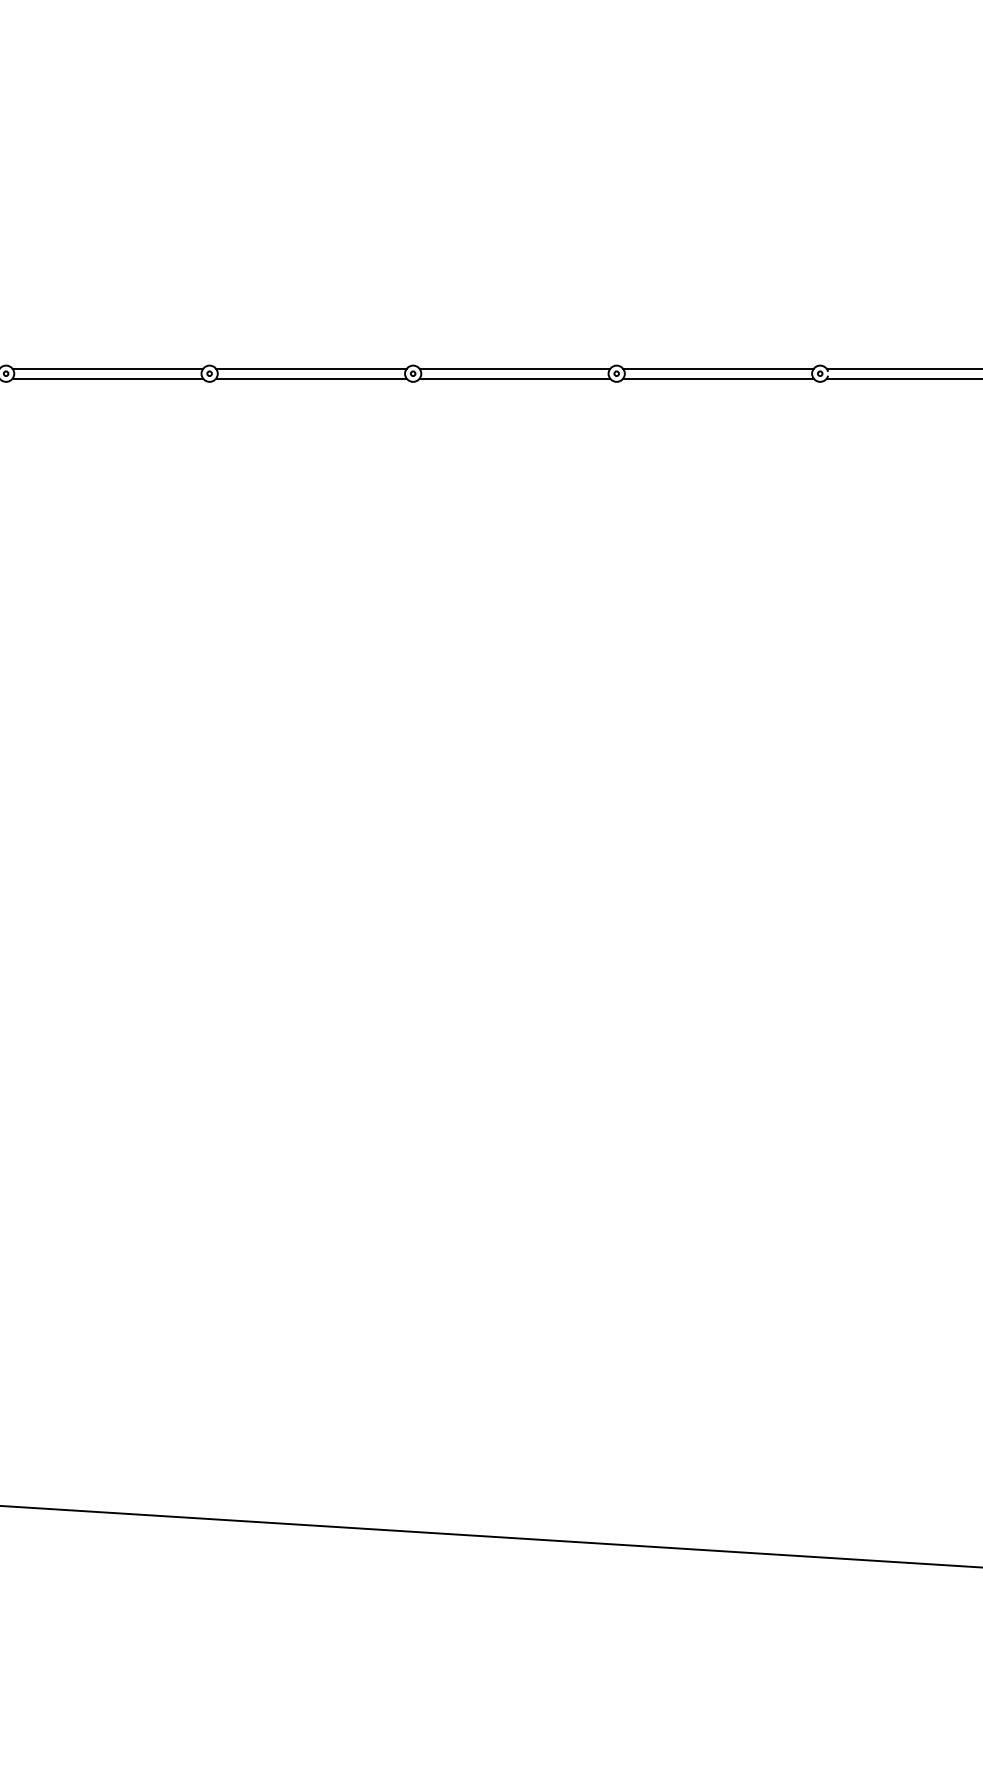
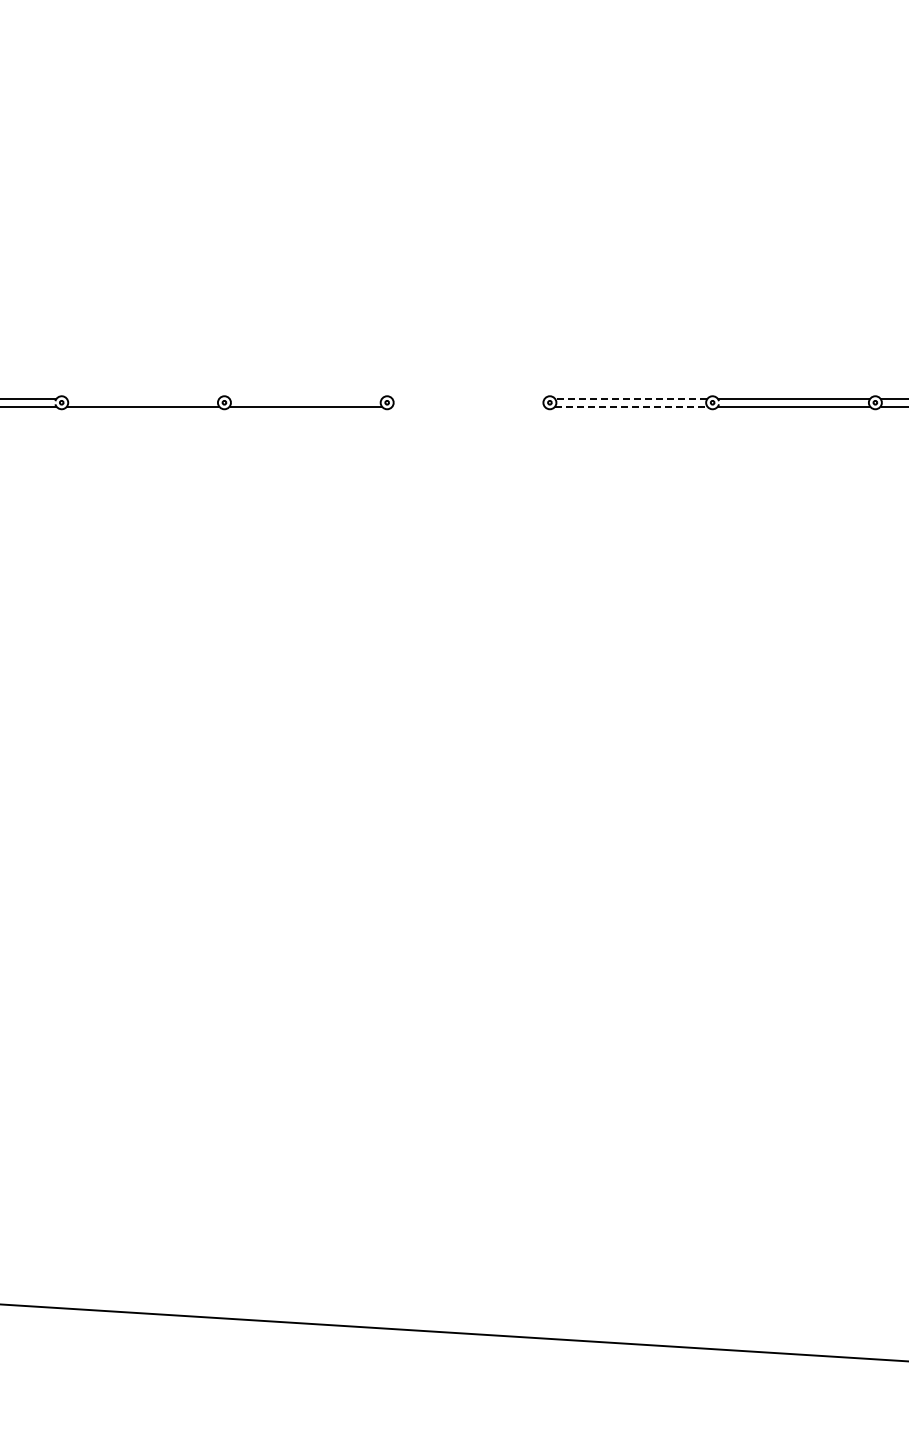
line: (107, 368) -> (142, 398), removed
line: (311, 368) -> (305, 398), removed
line: (514, 368) -> (468, 398), removed
line: (717, 368) -> (630, 398), solid -> dashed
line: (514, 378) -> (468, 406), removed
line: (718, 378) -> (631, 406), solid -> dashed

